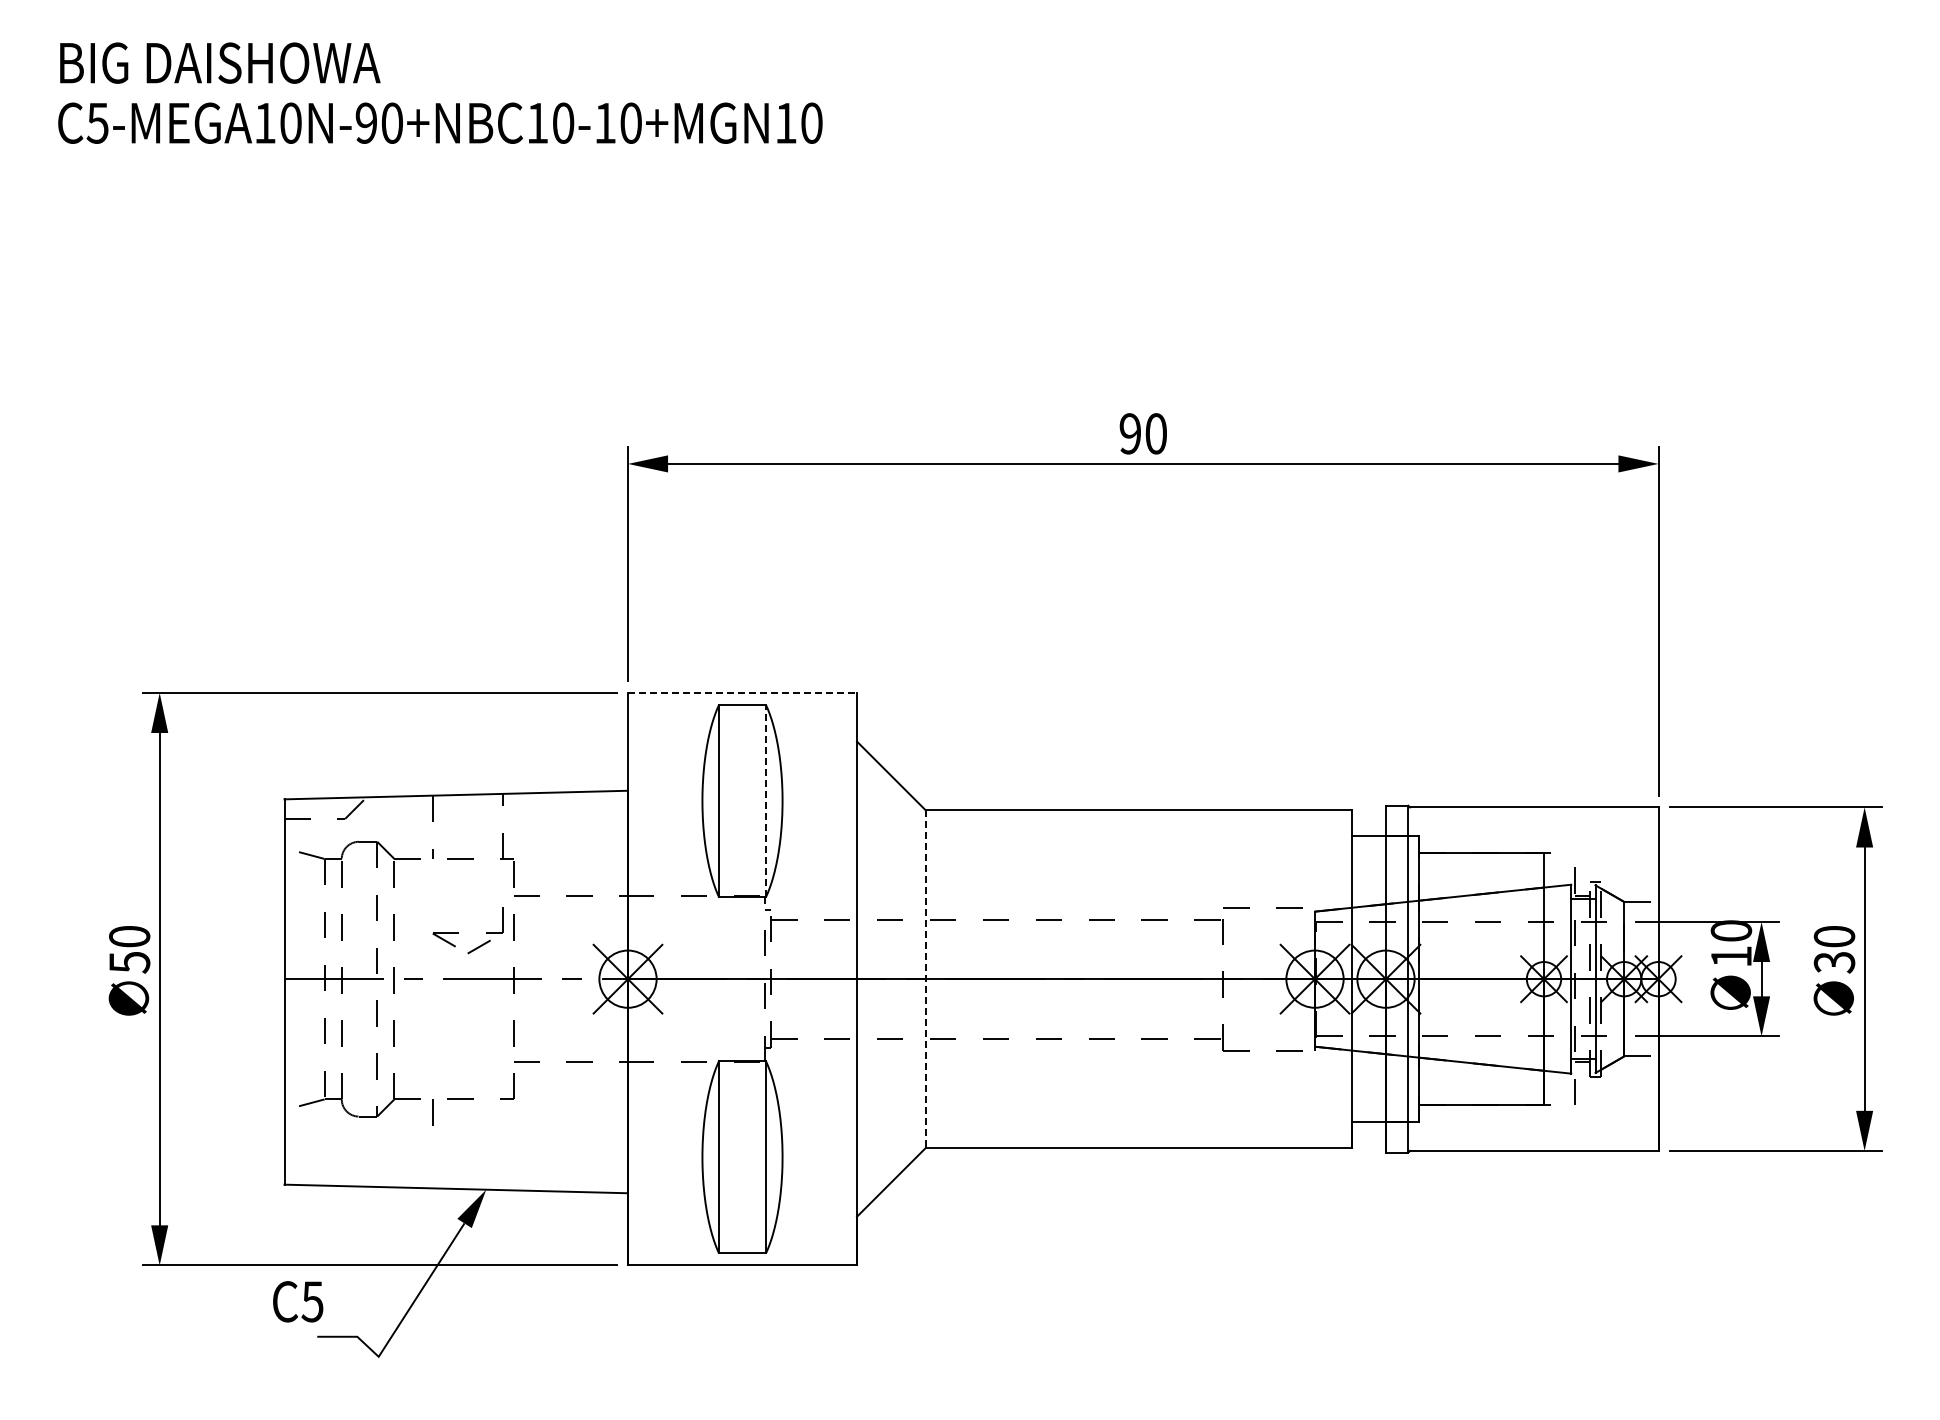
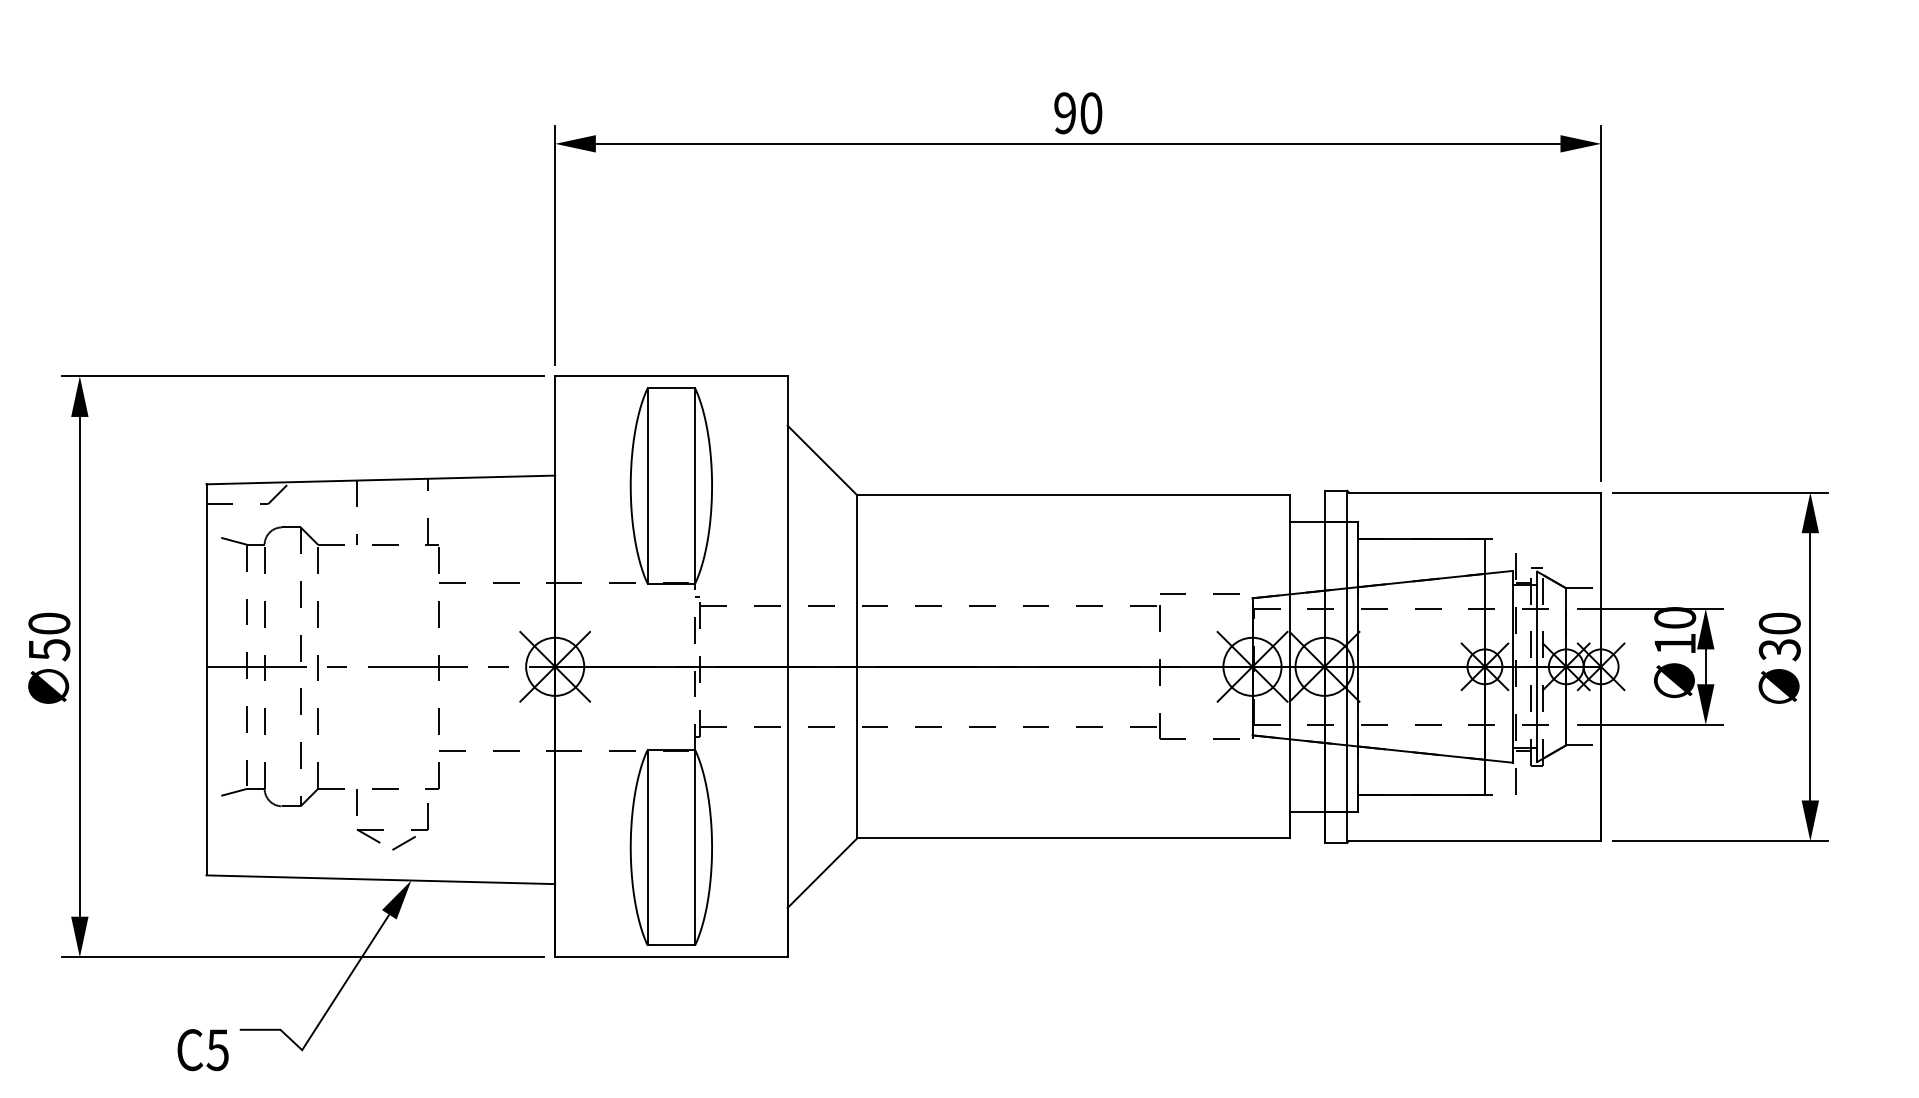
line: (742, 692) -> (671, 375), dashed -> solid
line: (765, 800) -> (694, 485), dashed -> solid
part: (458, 932) -> (383, 828), moved
line: (925, 979) -> (857, 667), dashed -> solid
text: (298, 1301) -> (203, 1049), moved

